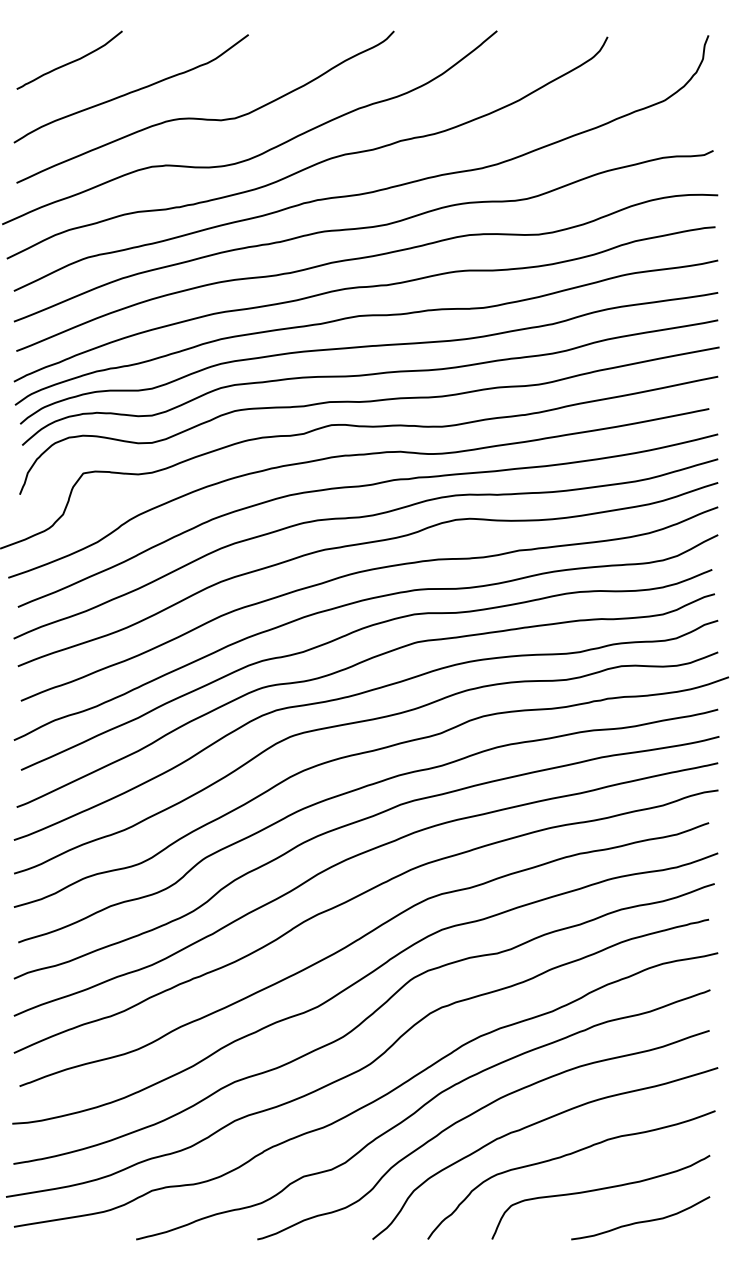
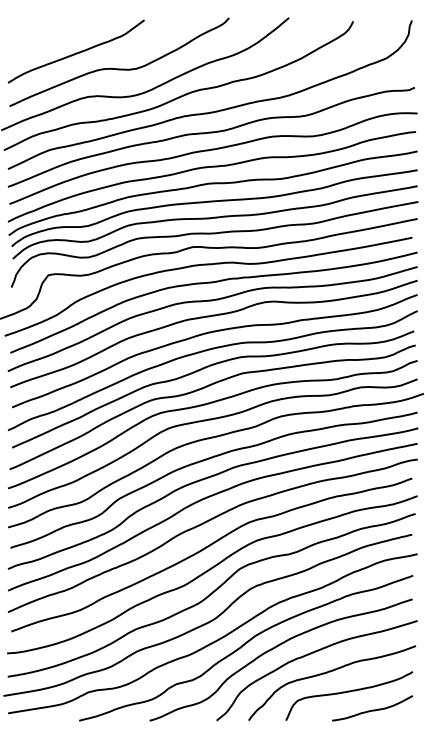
curve: (69, 61) -> (40, 35), removed

